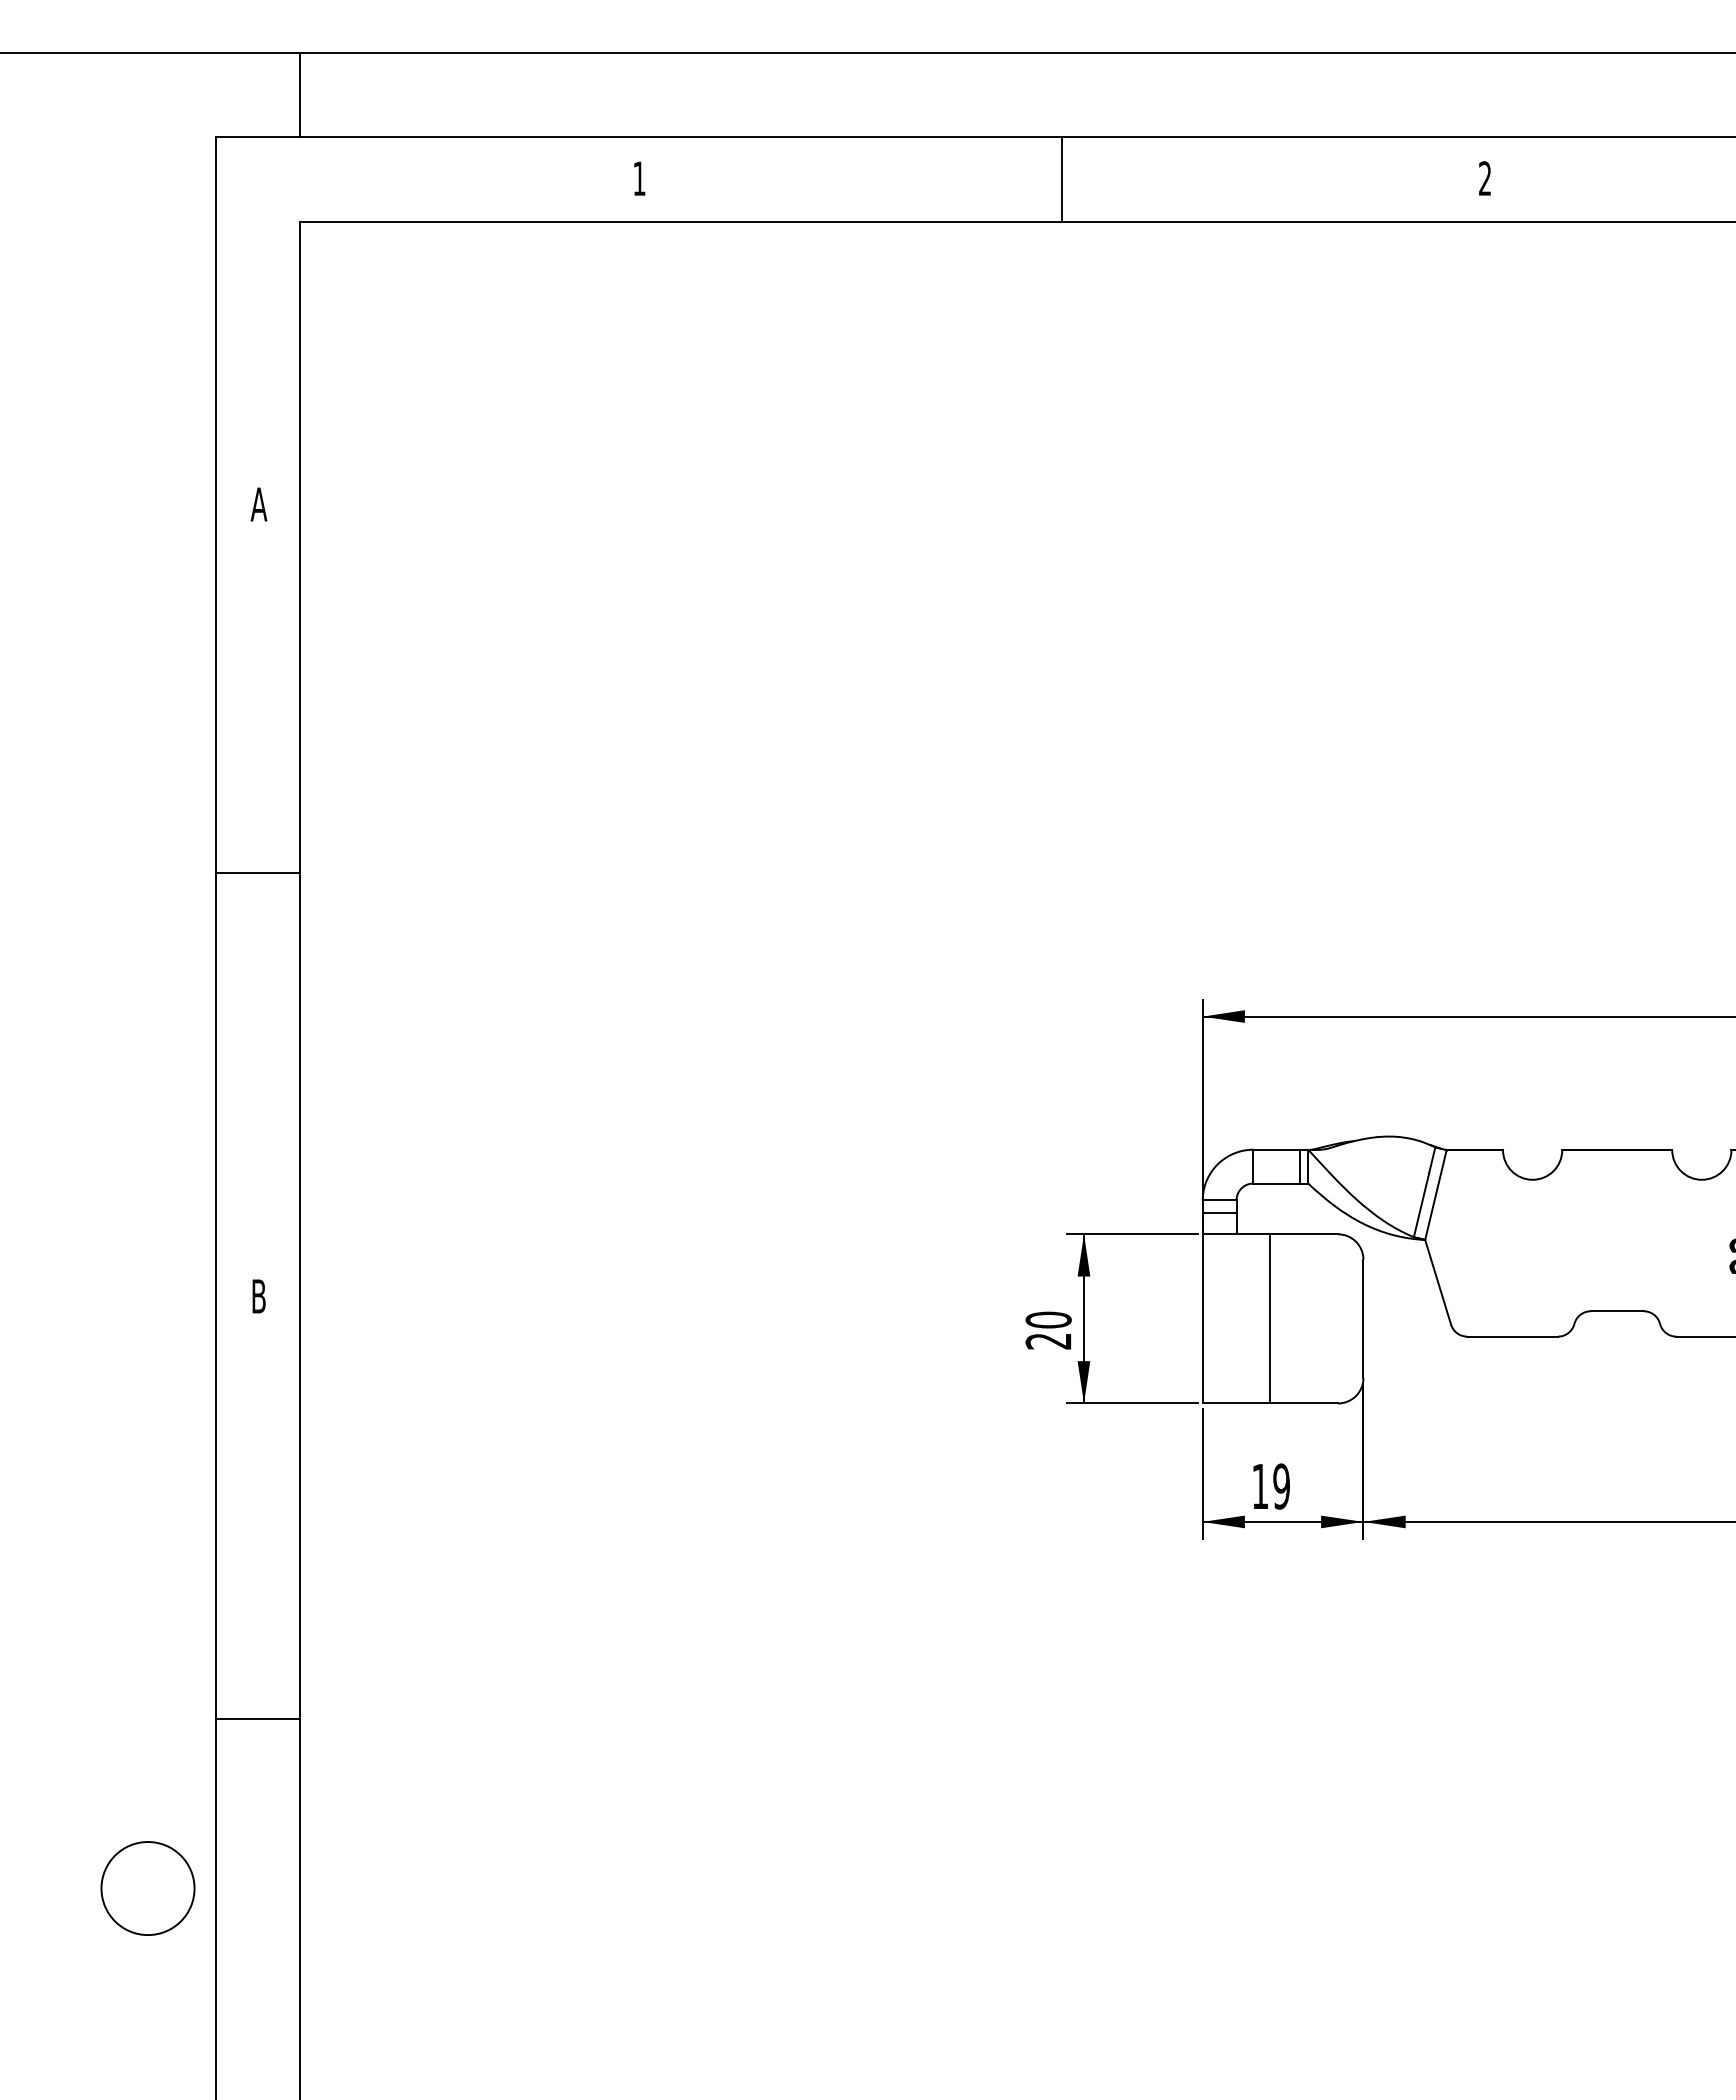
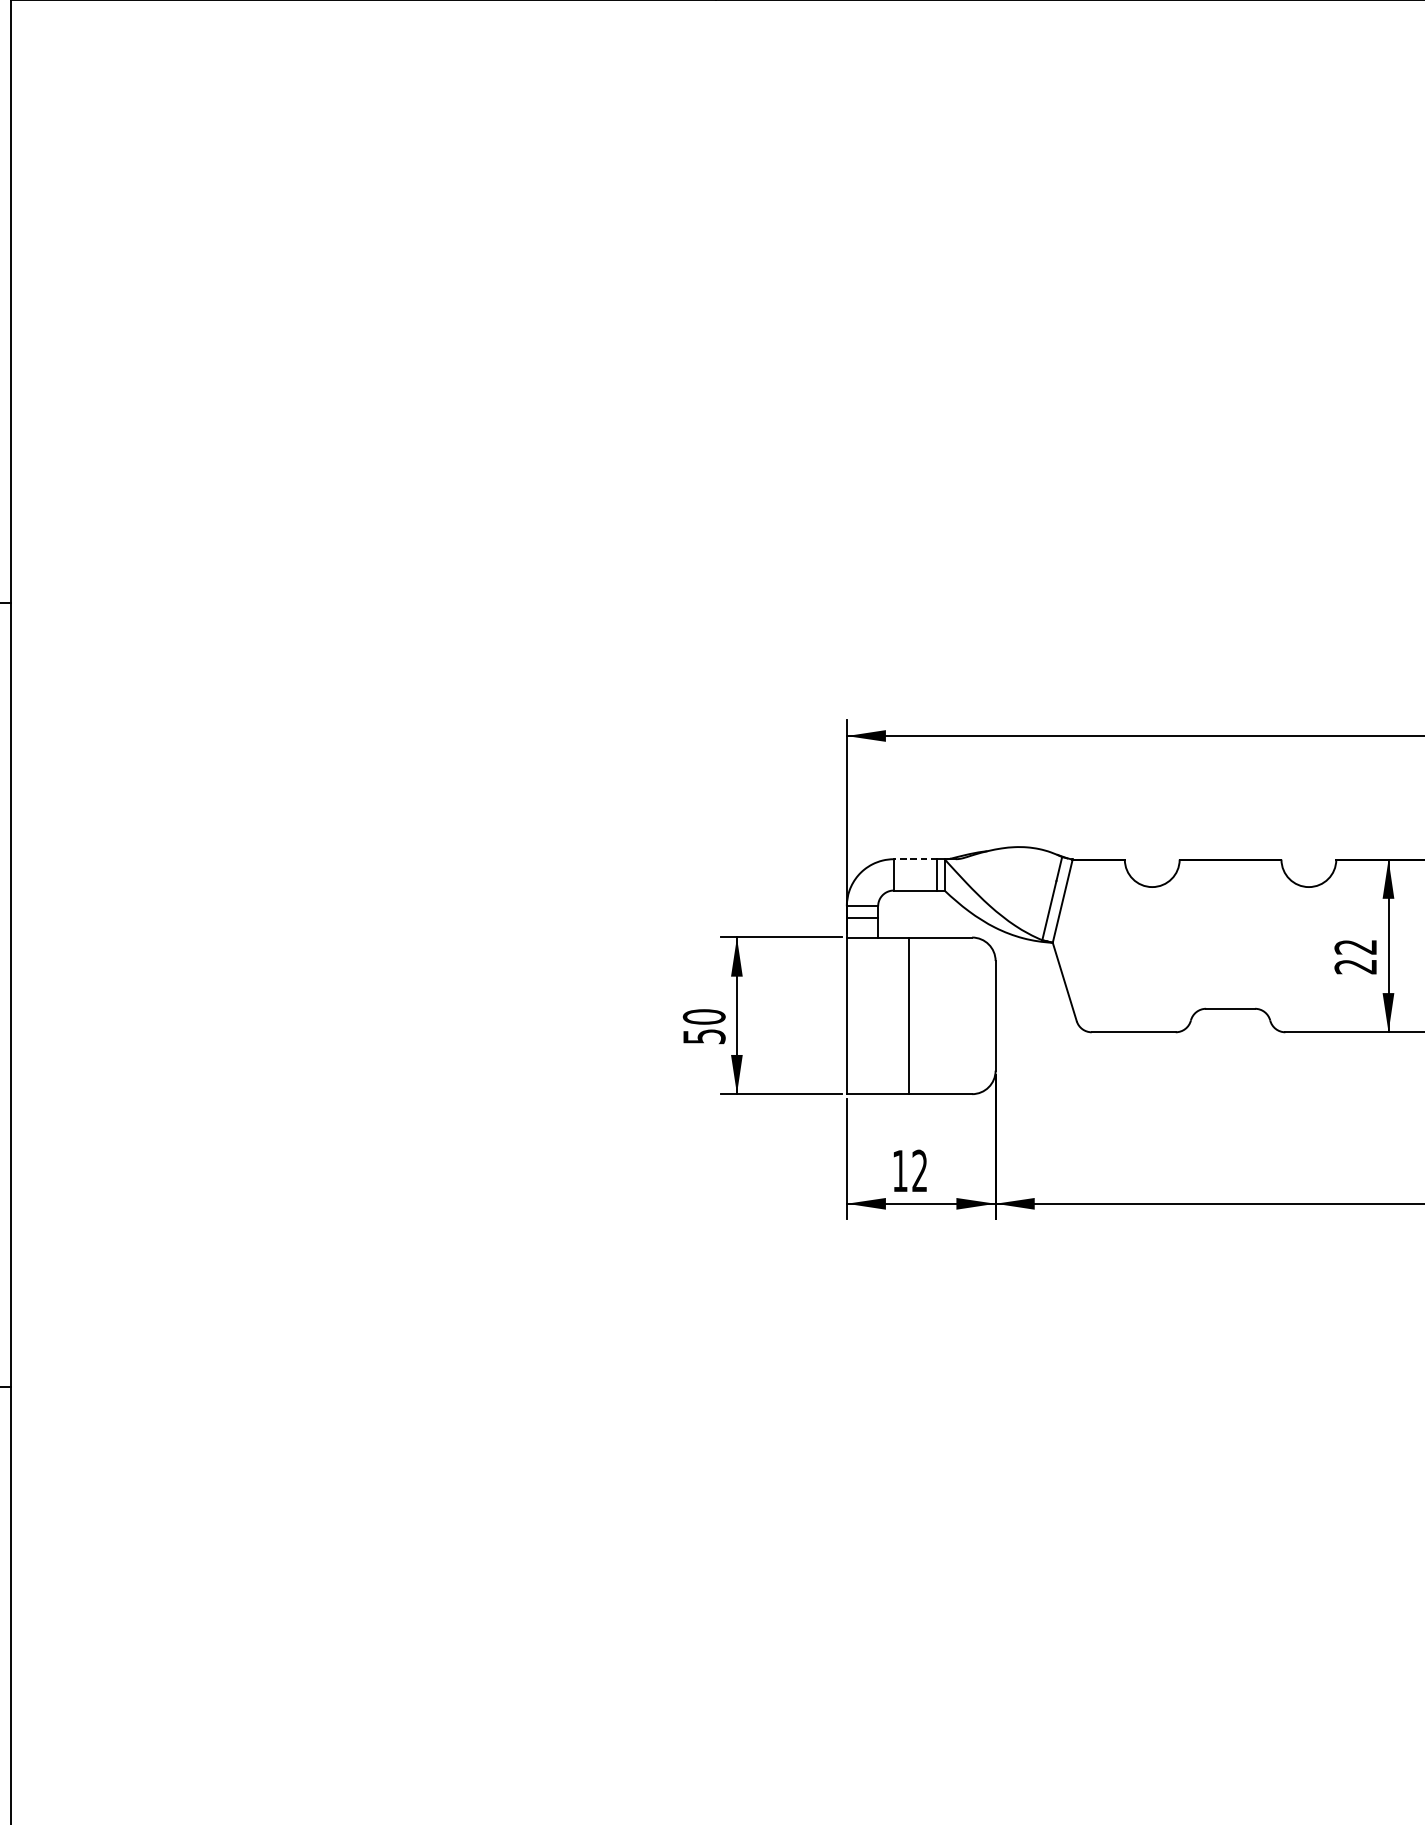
line: (1276, 1149) -> (915, 859), solid -> dashed
text: (1048, 1341) -> (704, 1036), 20 -> 50
text: (1281, 1486) -> (919, 1171), 19 -> 12

